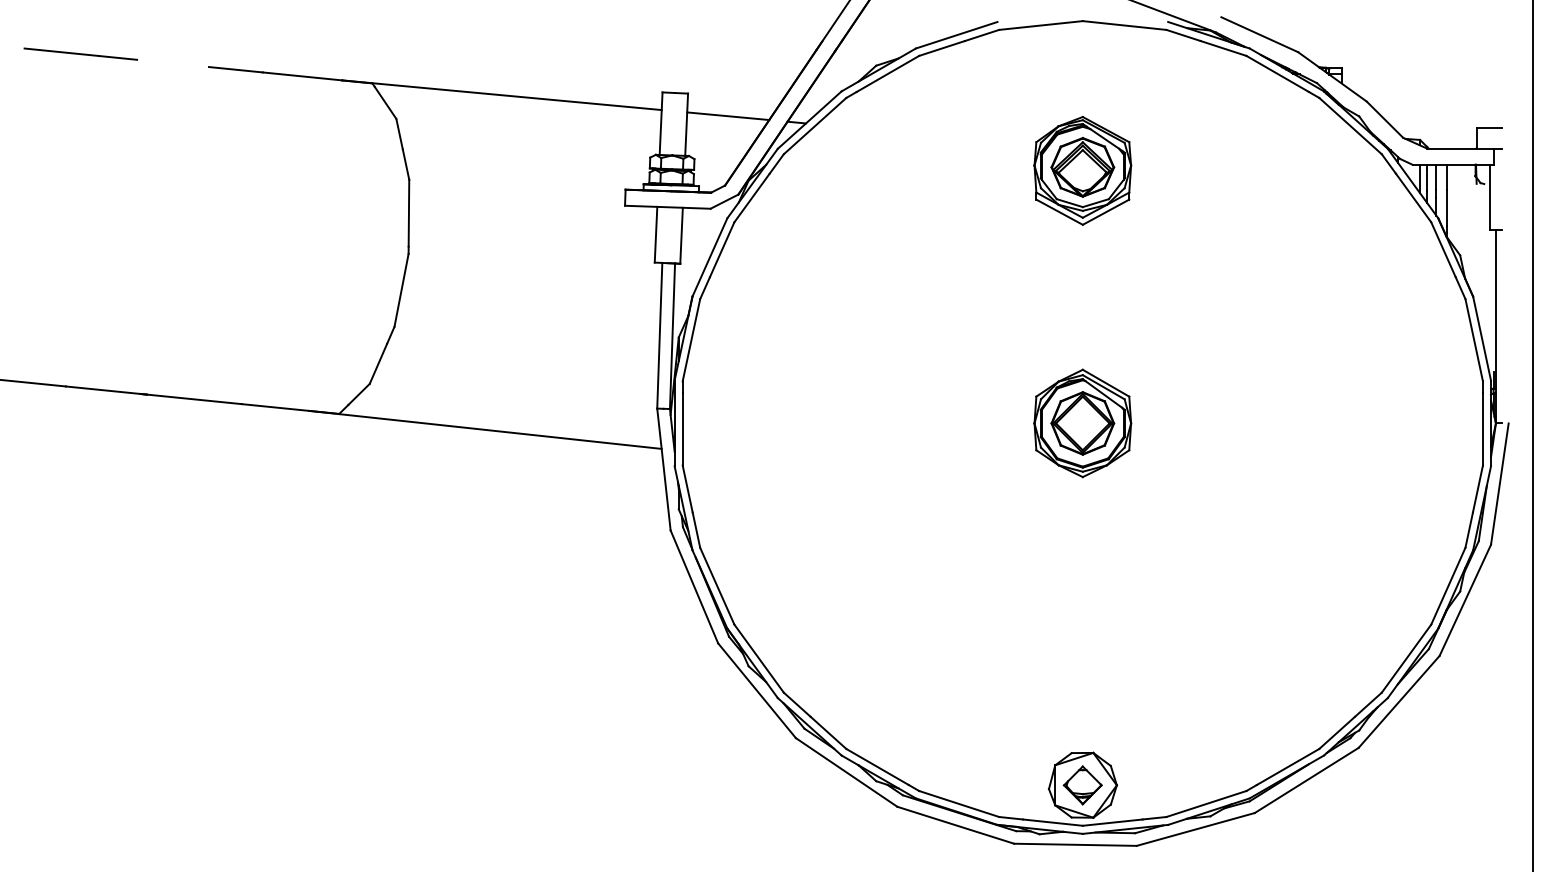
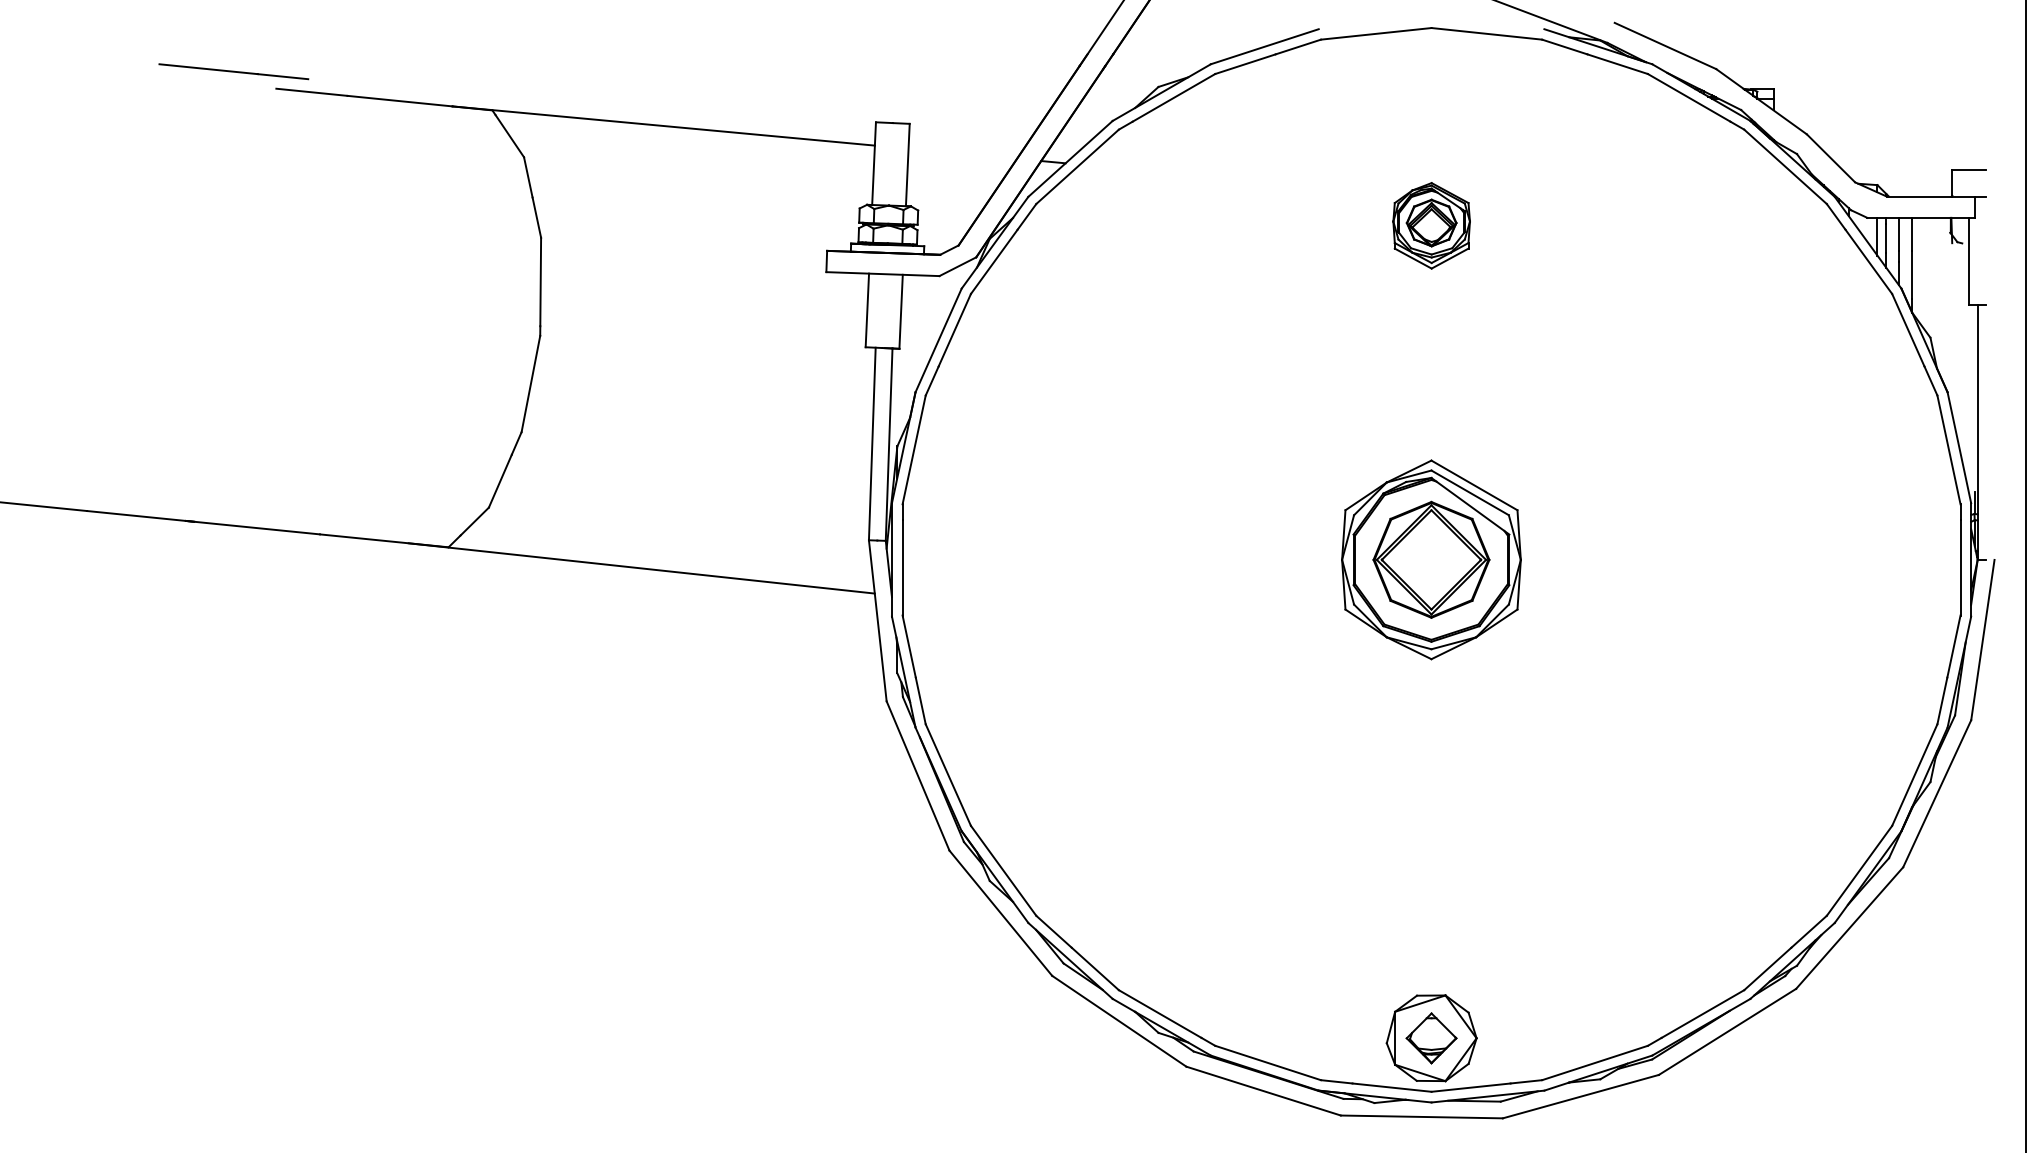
line: (80, 53) -> (233, 70), moved
line: (728, 116) -> (963, 154), removed
part: (1082, 170) -> (1431, 225), size x0.6
part: (1082, 423) -> (1431, 559), size x1.4

